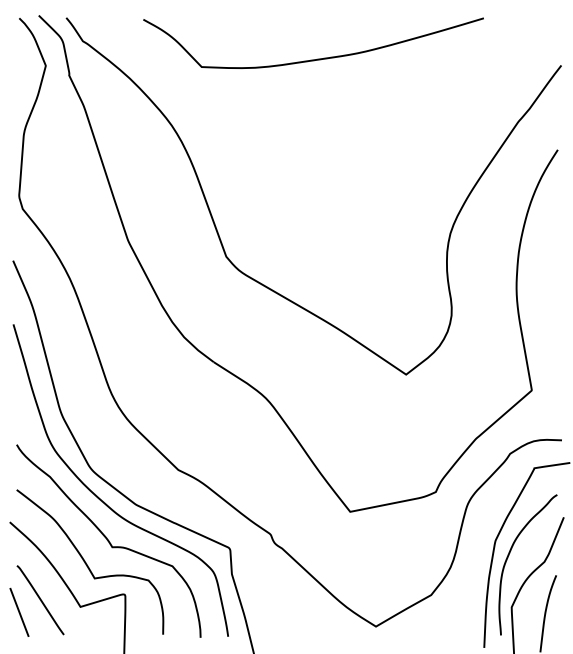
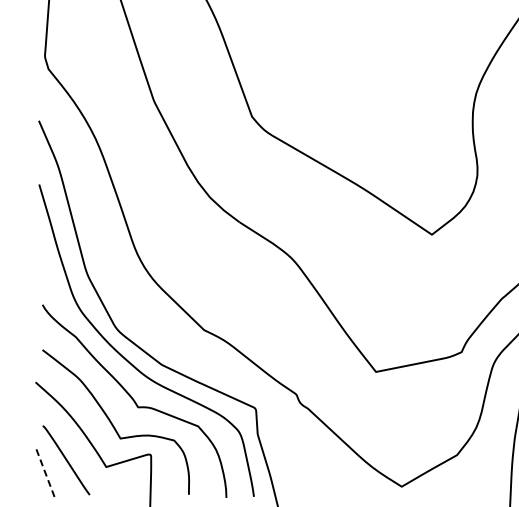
line: (19, 611) -> (45, 471), solid -> dashed

